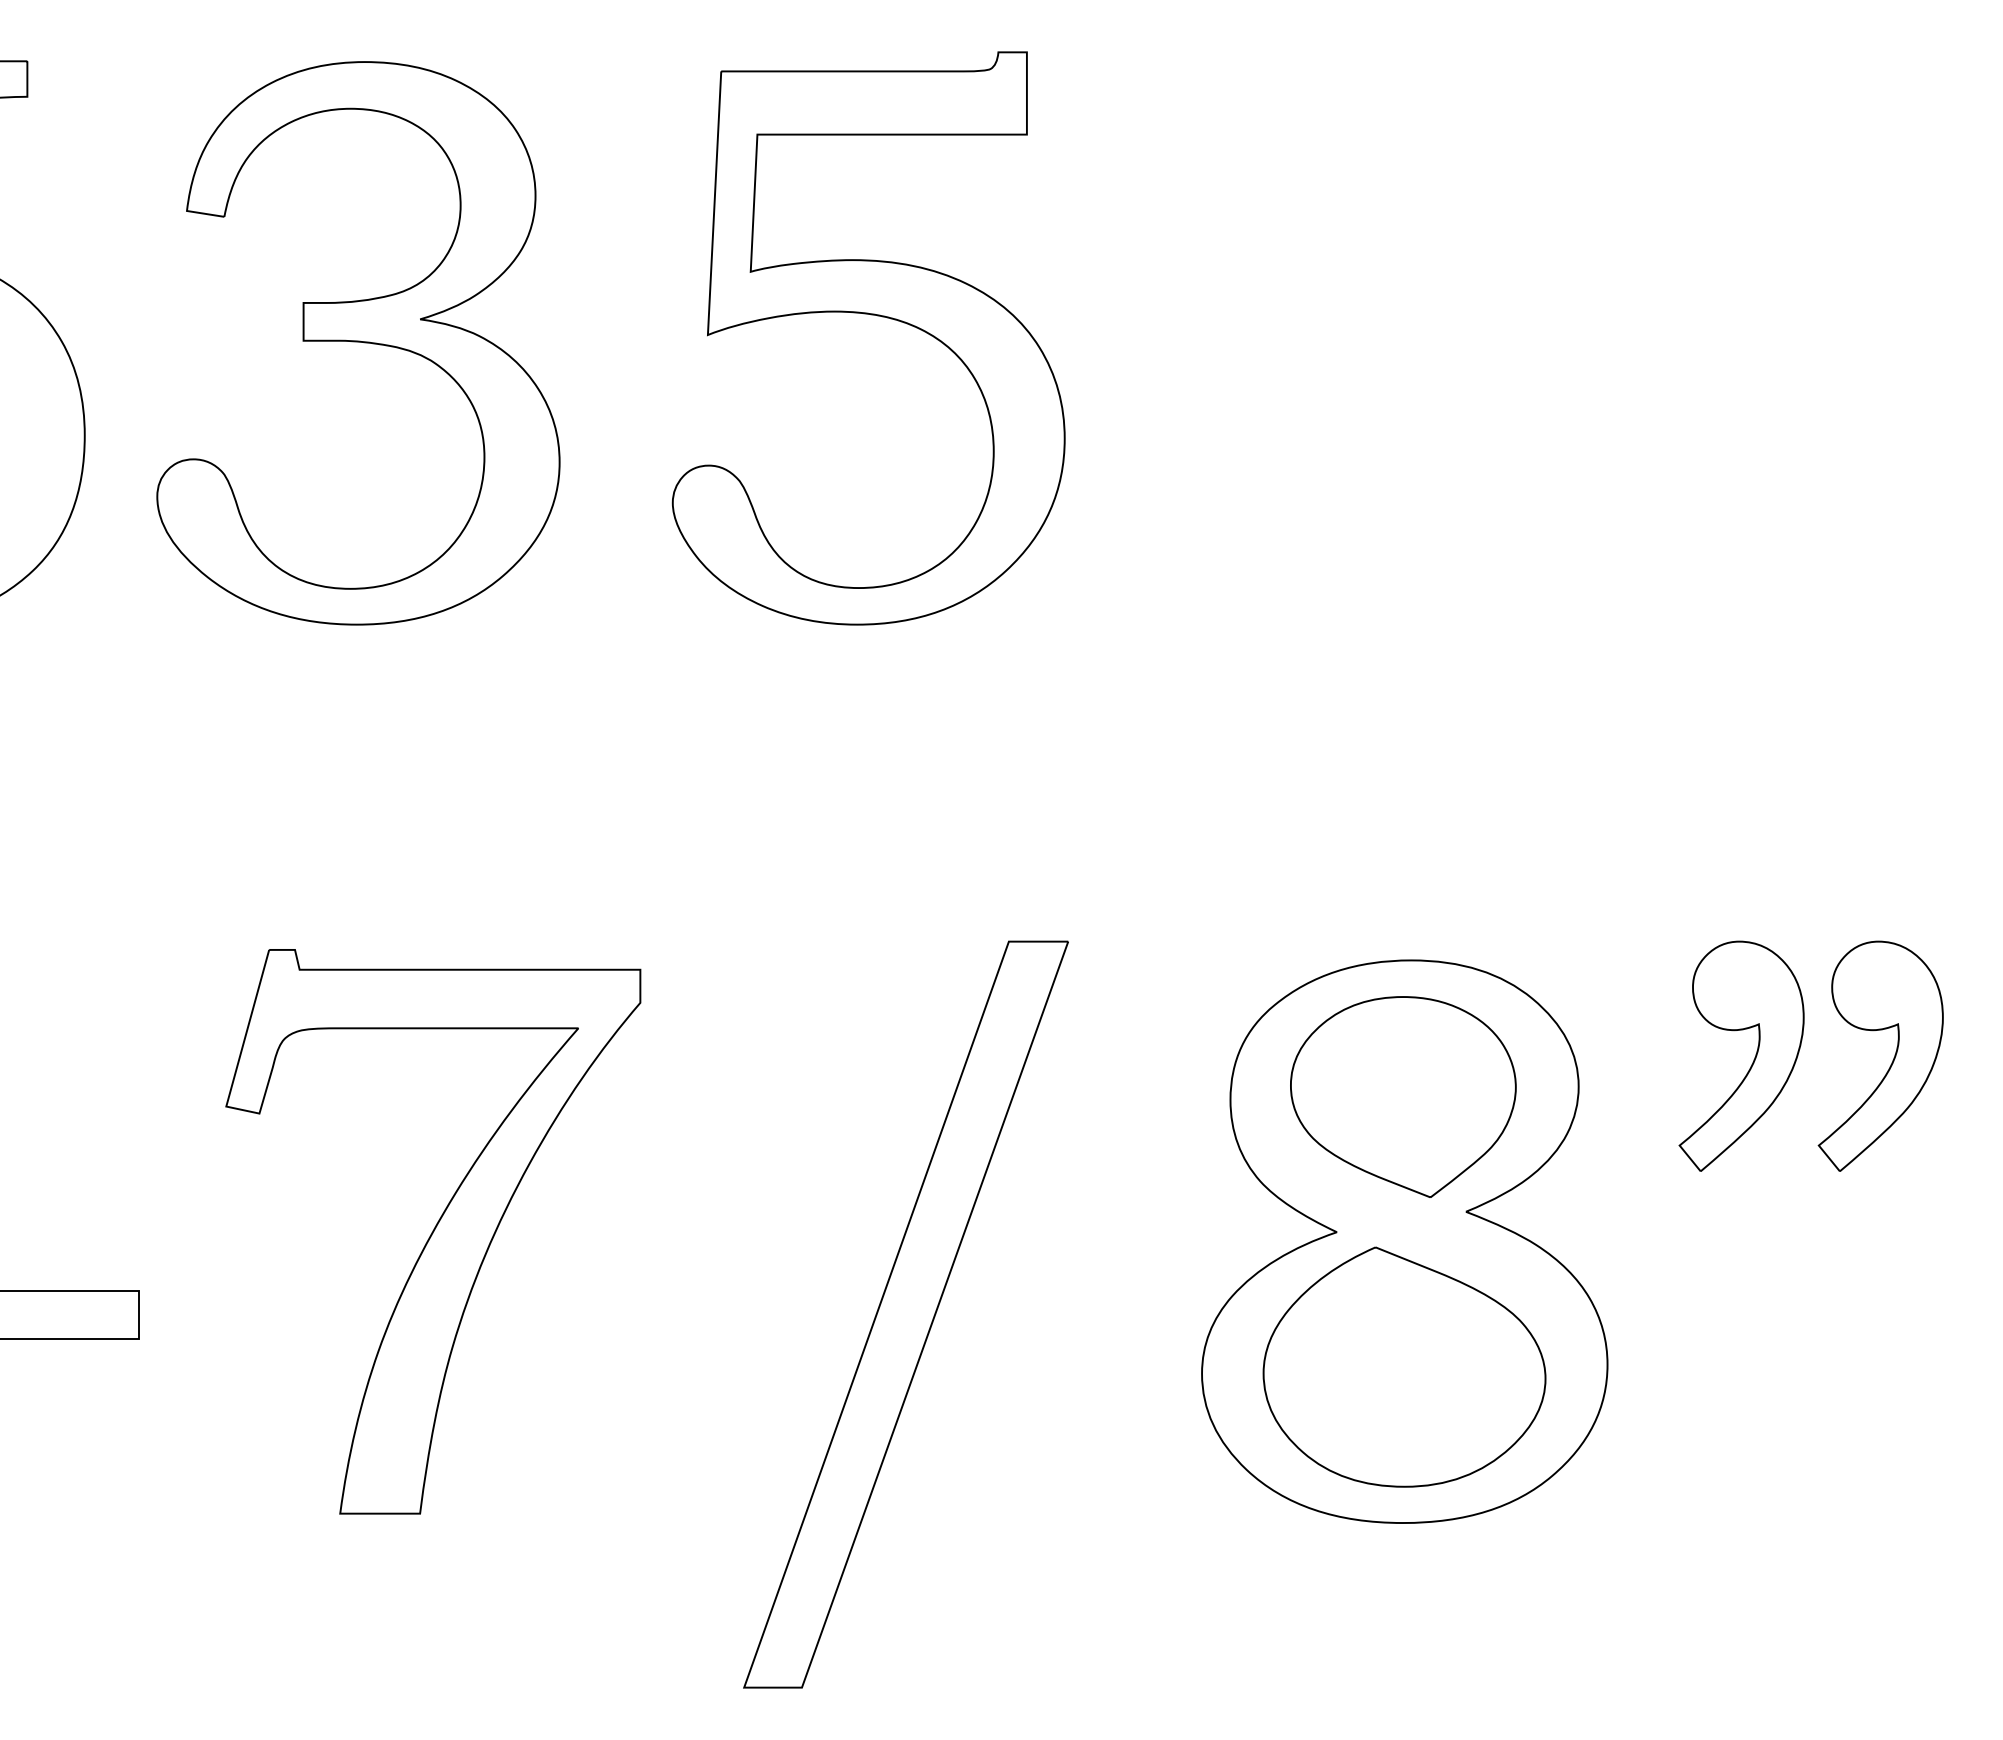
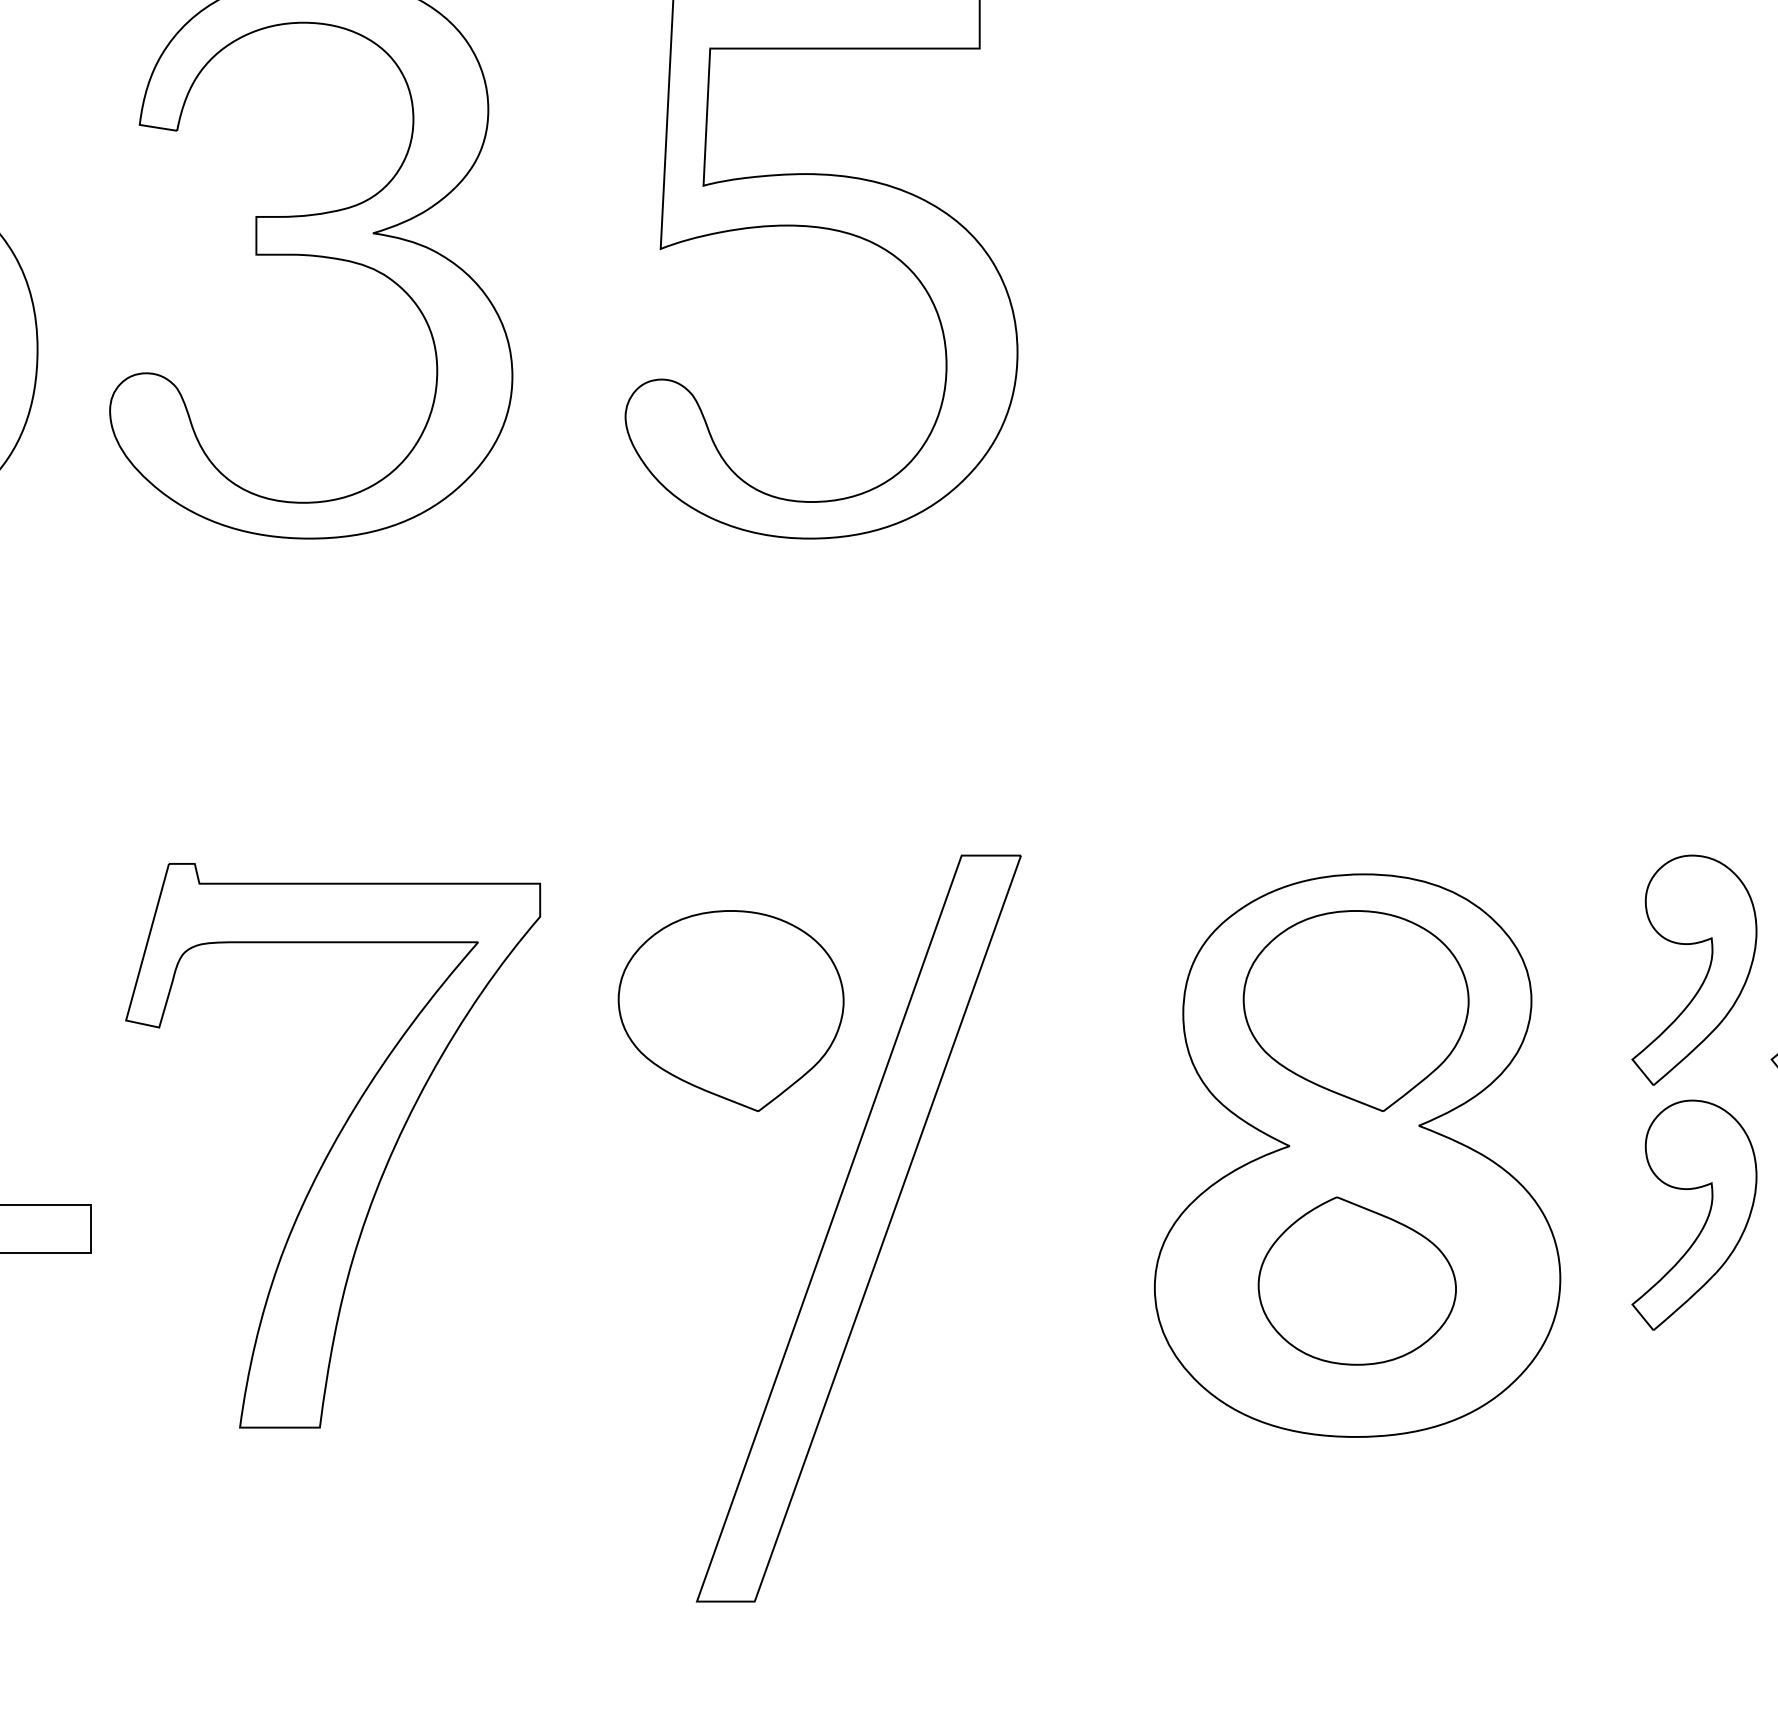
part: (778, 1096) -> (731, 1010), added
part: (433, 1231) -> (333, 1145), moved
part: (1753, 1304) -> (1706, 1218), added
part: (1404, 1366) -> (1357, 1280), size x0.7

